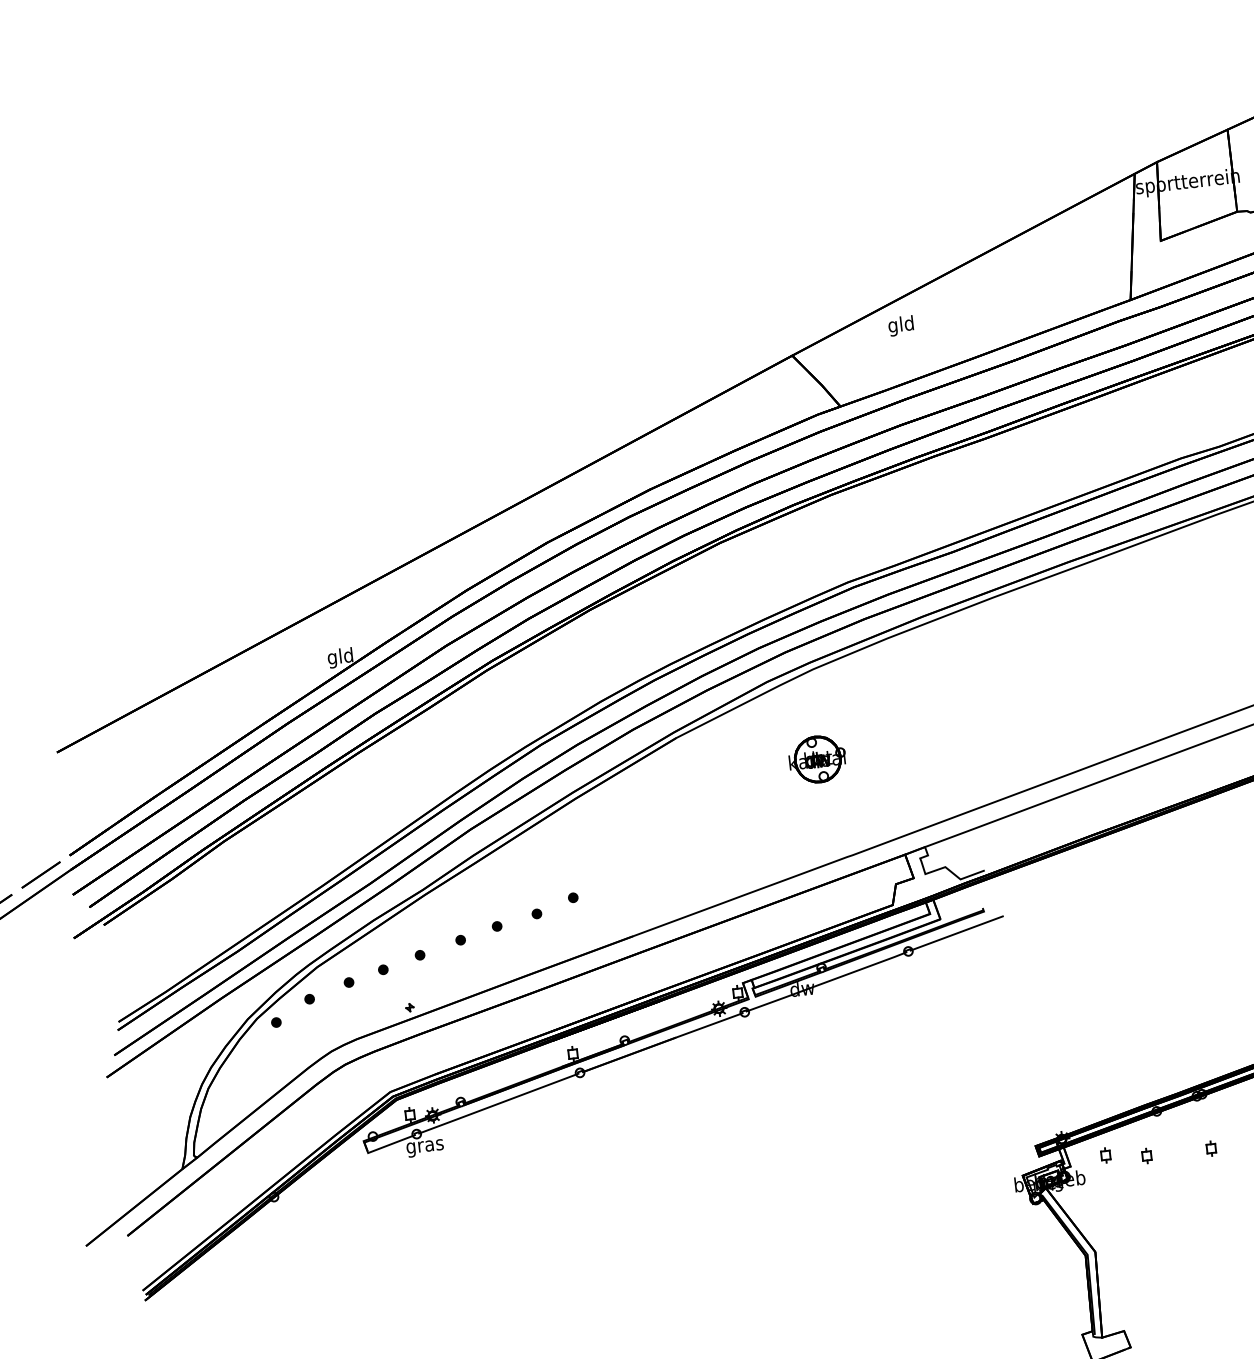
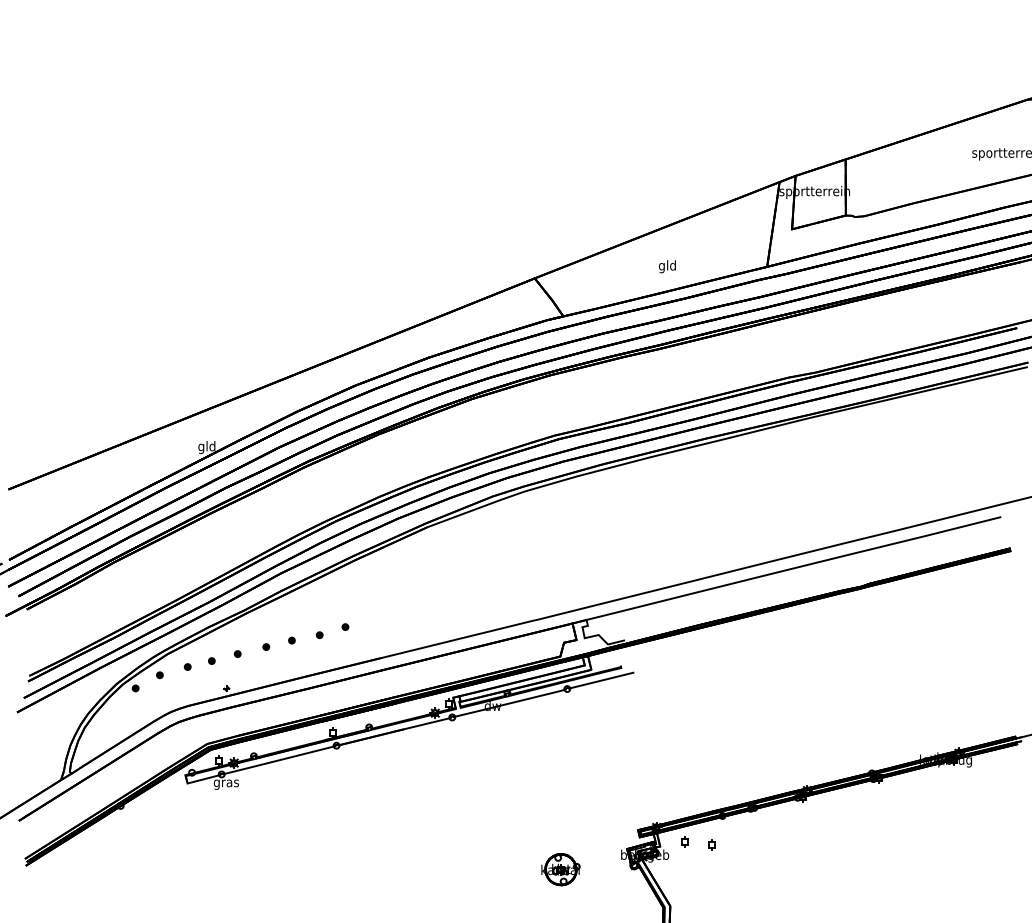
text: (901, 325) -> (667, 266), moved
part: (817, 759) -> (560, 869), moved
part: (1209, 1147) -> (755, 844), removed

